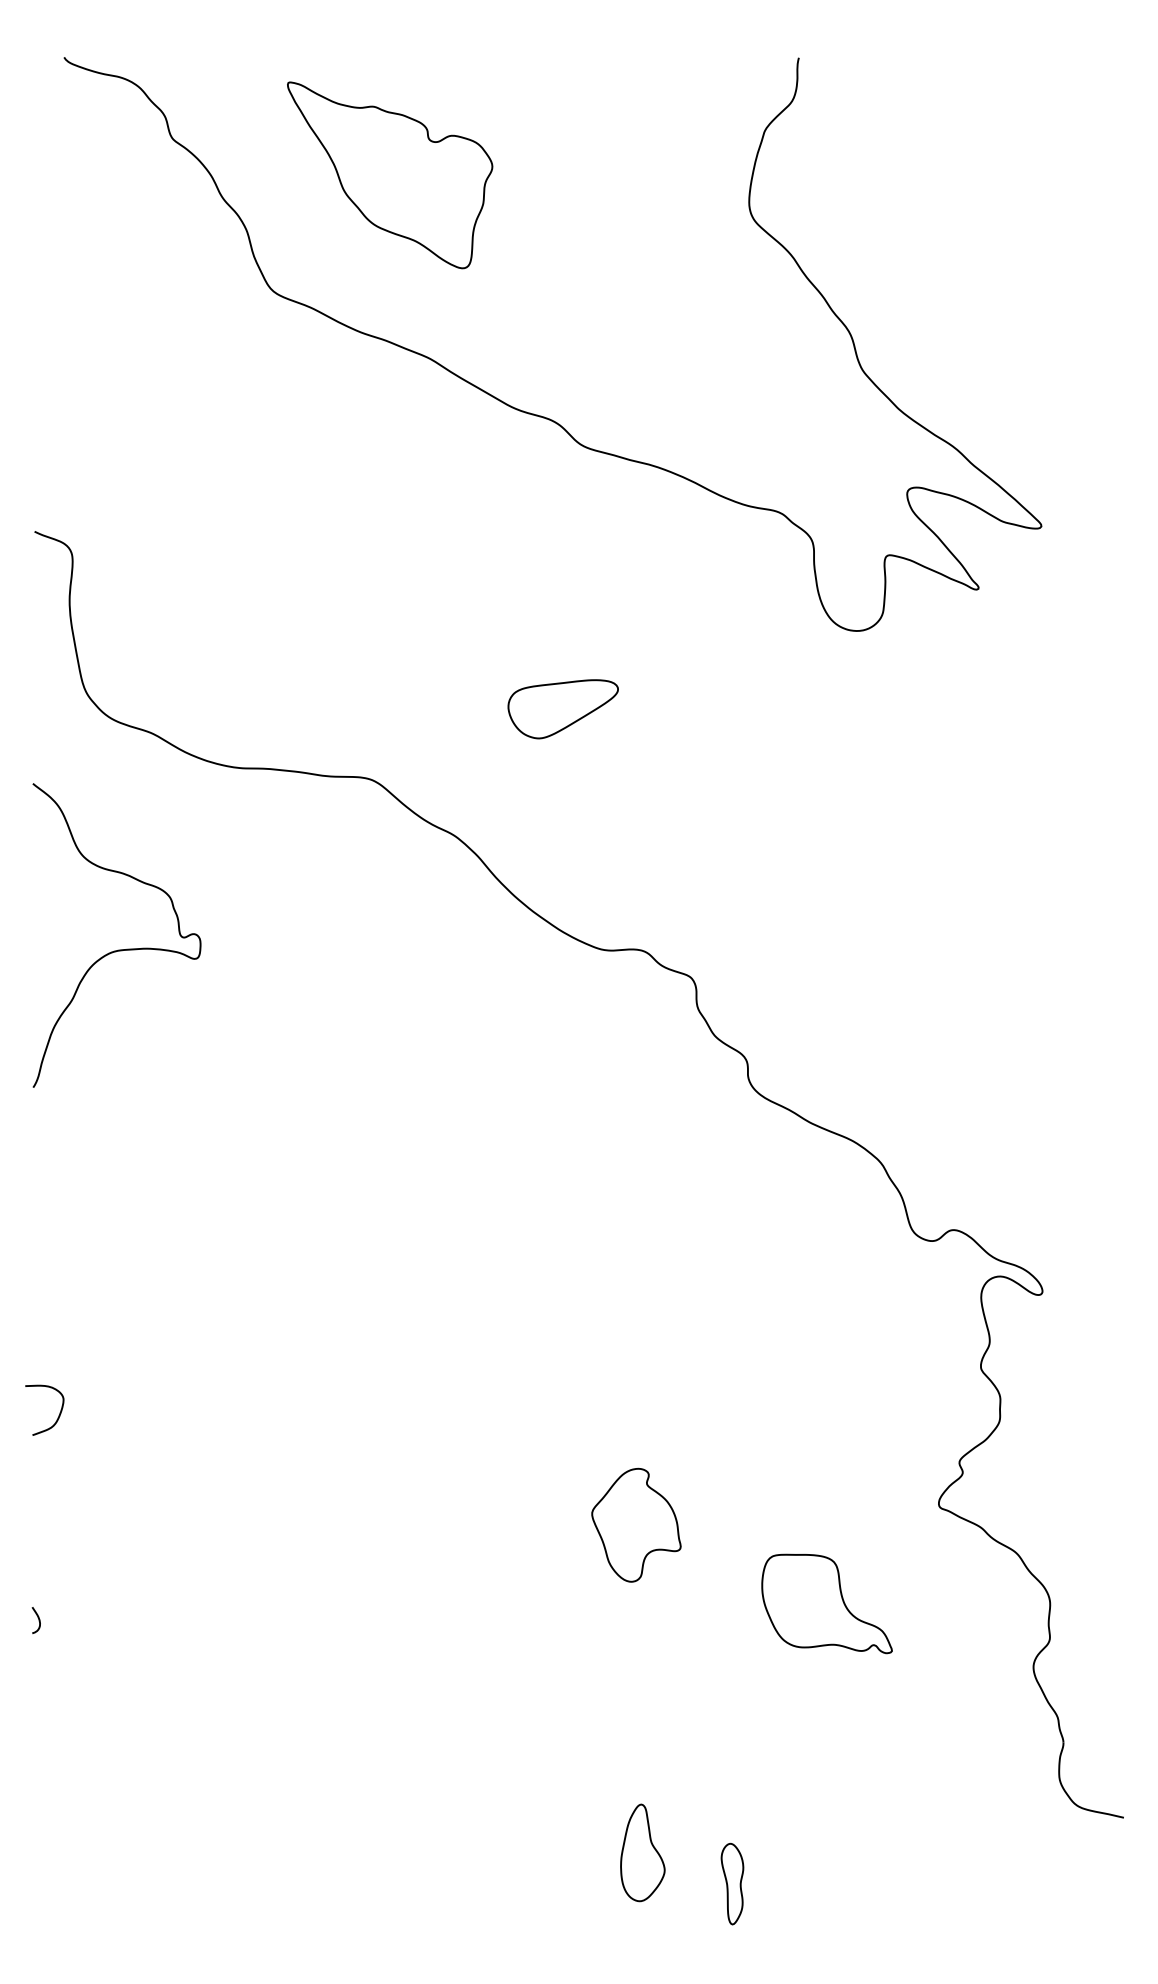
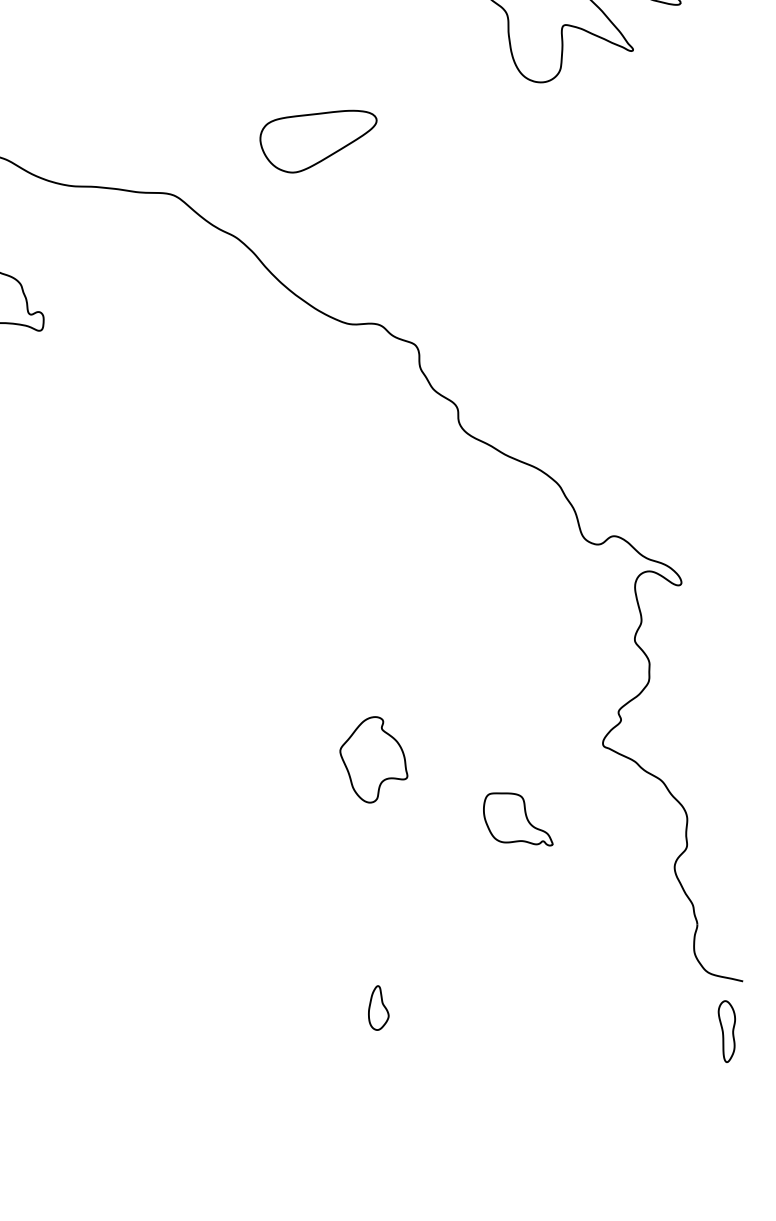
part: (562, 709) -> (317, 141), size x1.4
part: (826, 1603) -> (517, 819), size x0.7
part: (642, 1852) -> (378, 1007), size x0.6
part: (732, 1883) -> (726, 1031), moved

